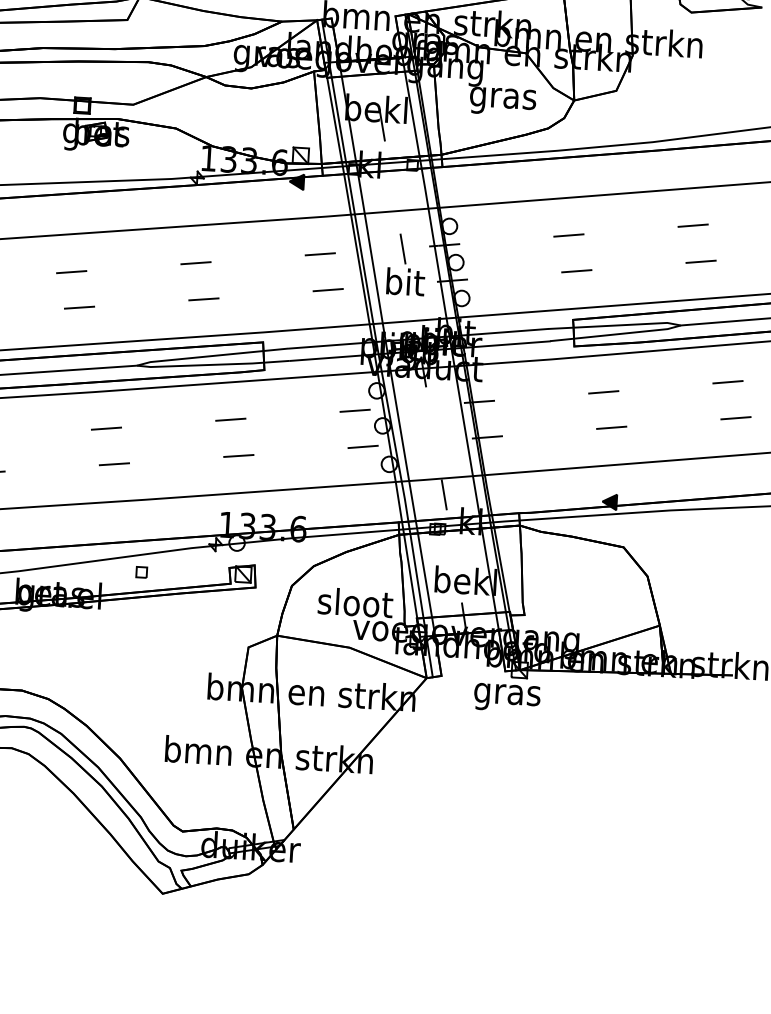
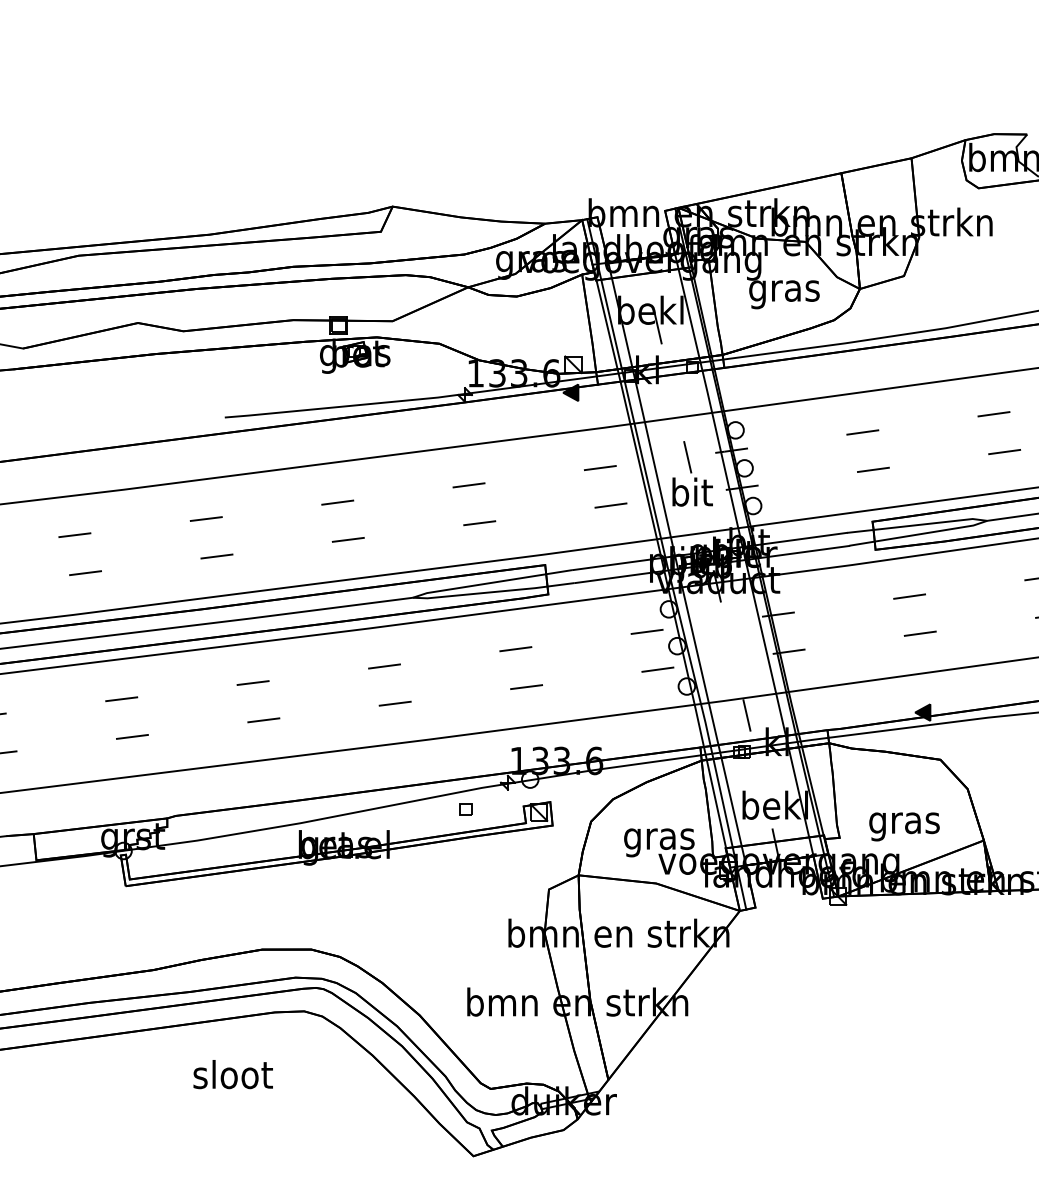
part: (141, 572) -> (465, 809), moved
text: (355, 605) -> (659, 838), sloot -> gras
text: (507, 697) -> (904, 826), moved

